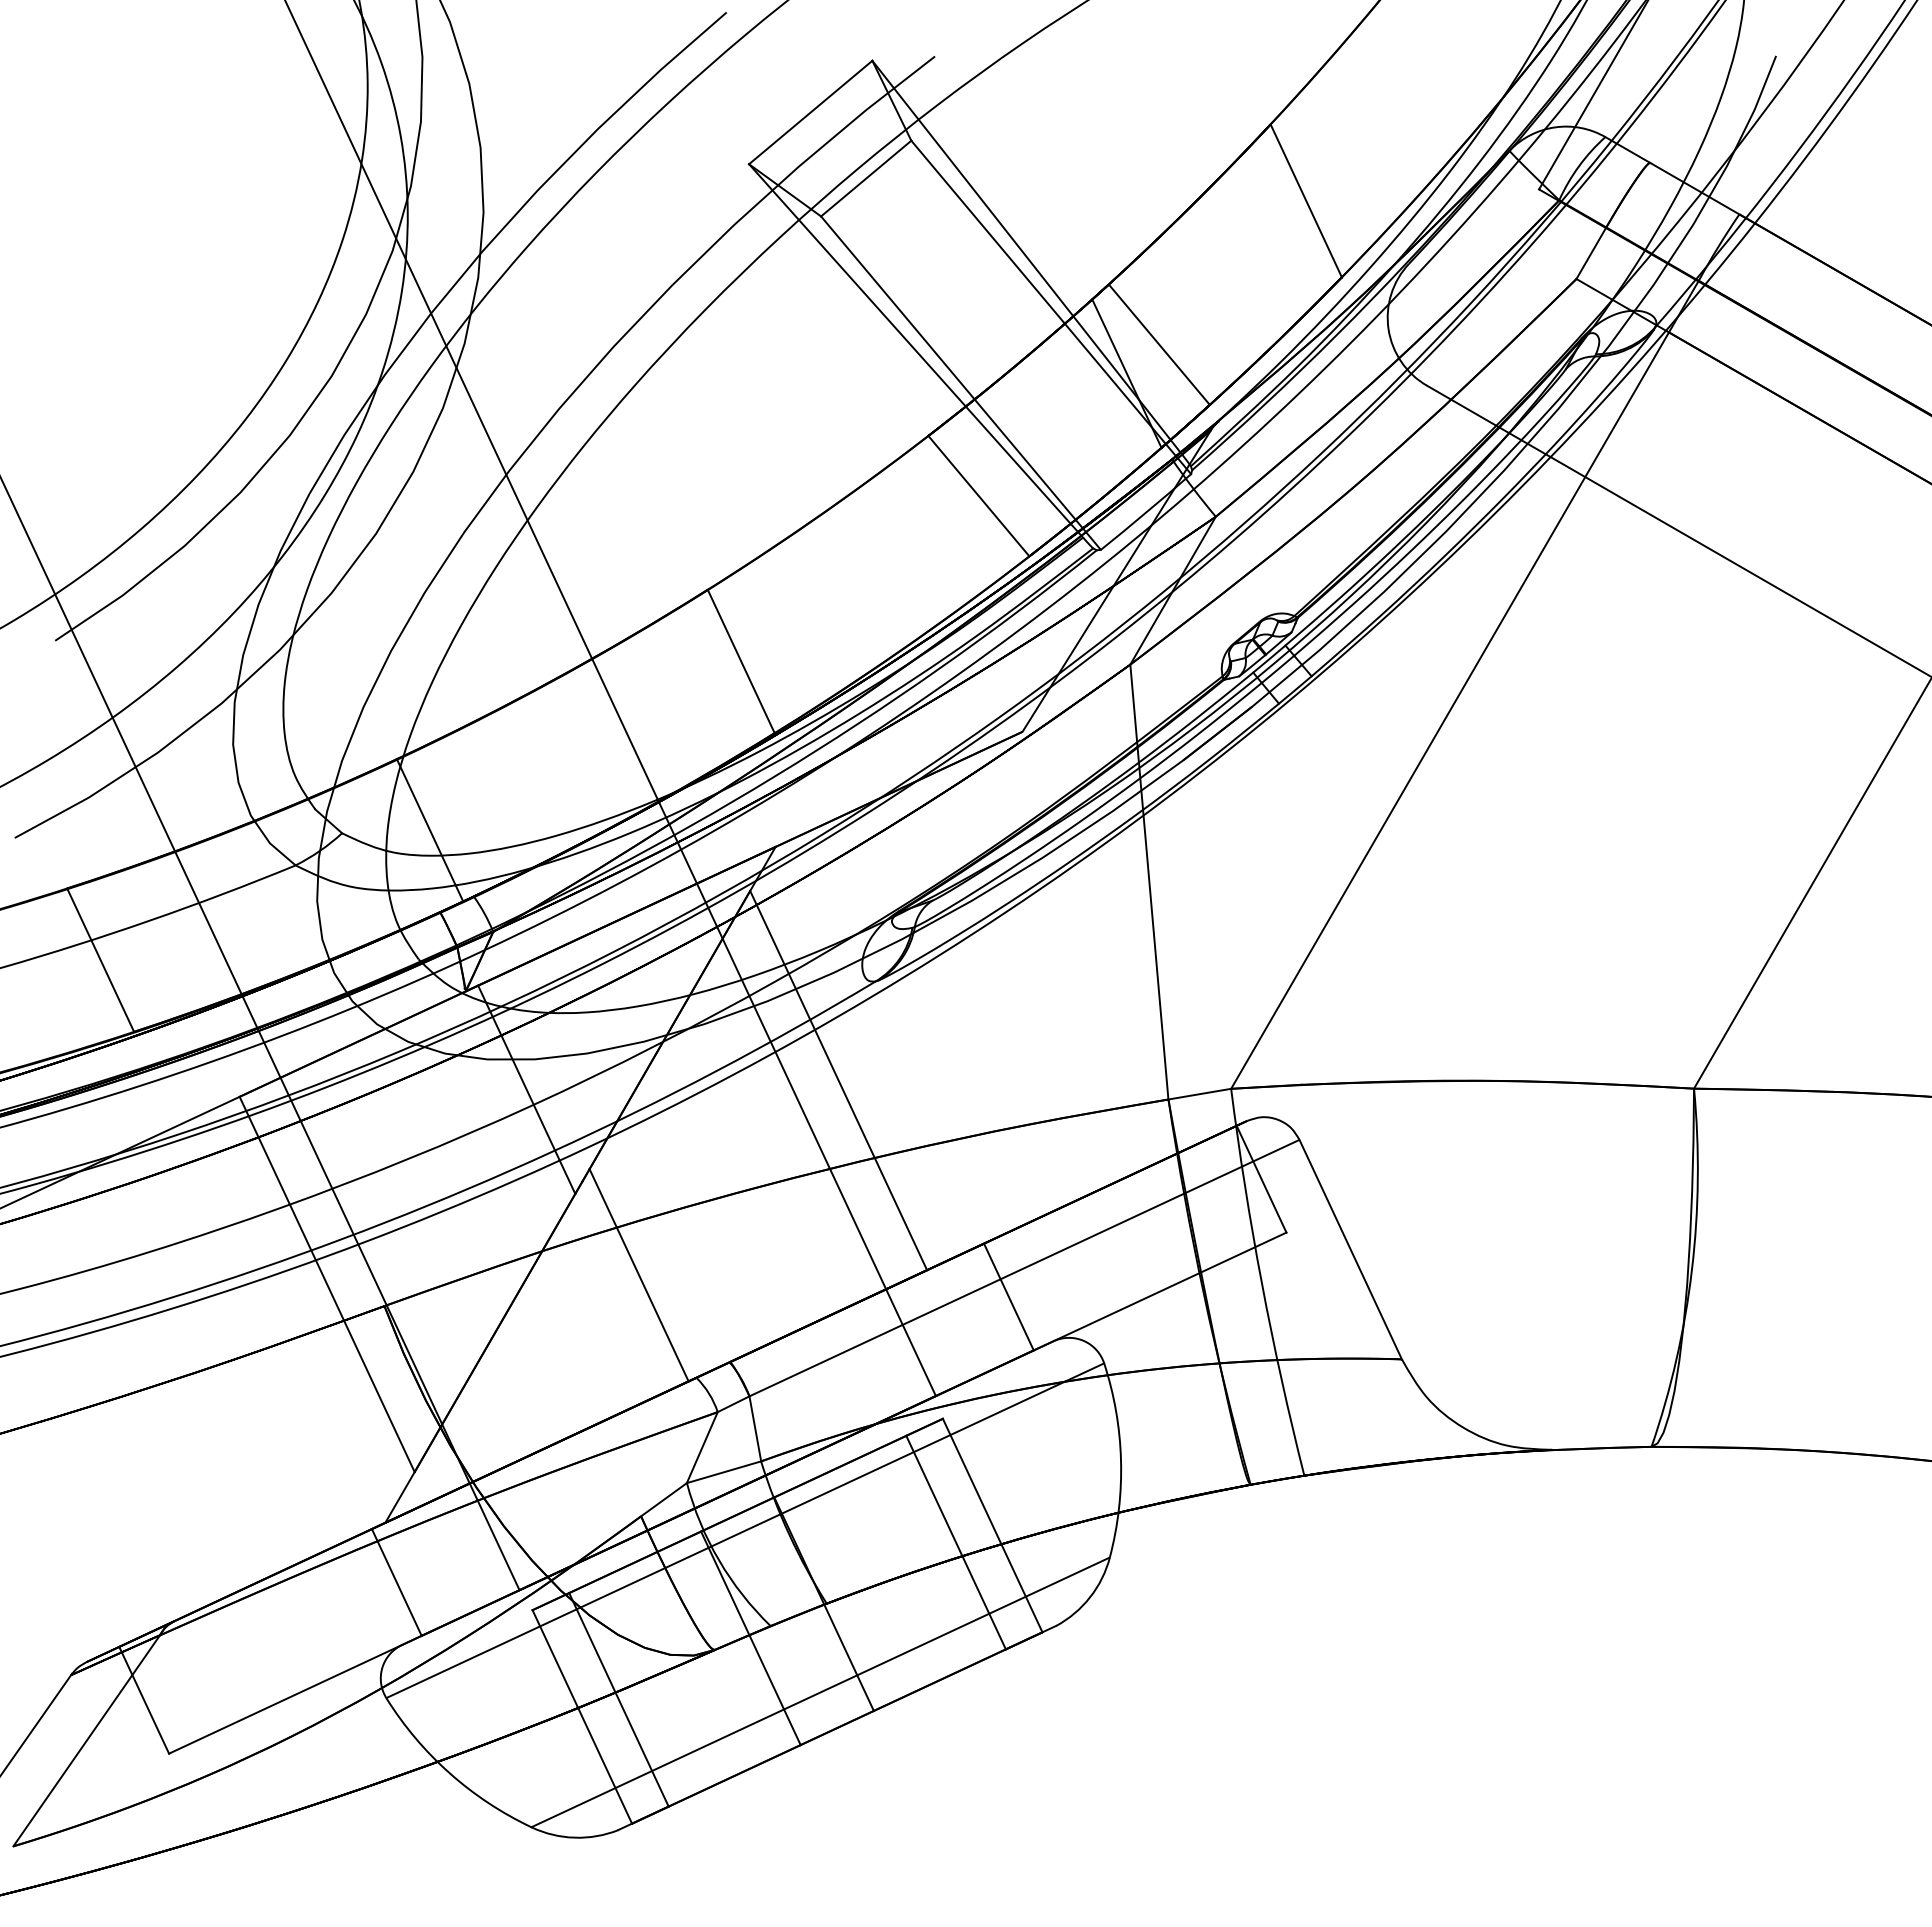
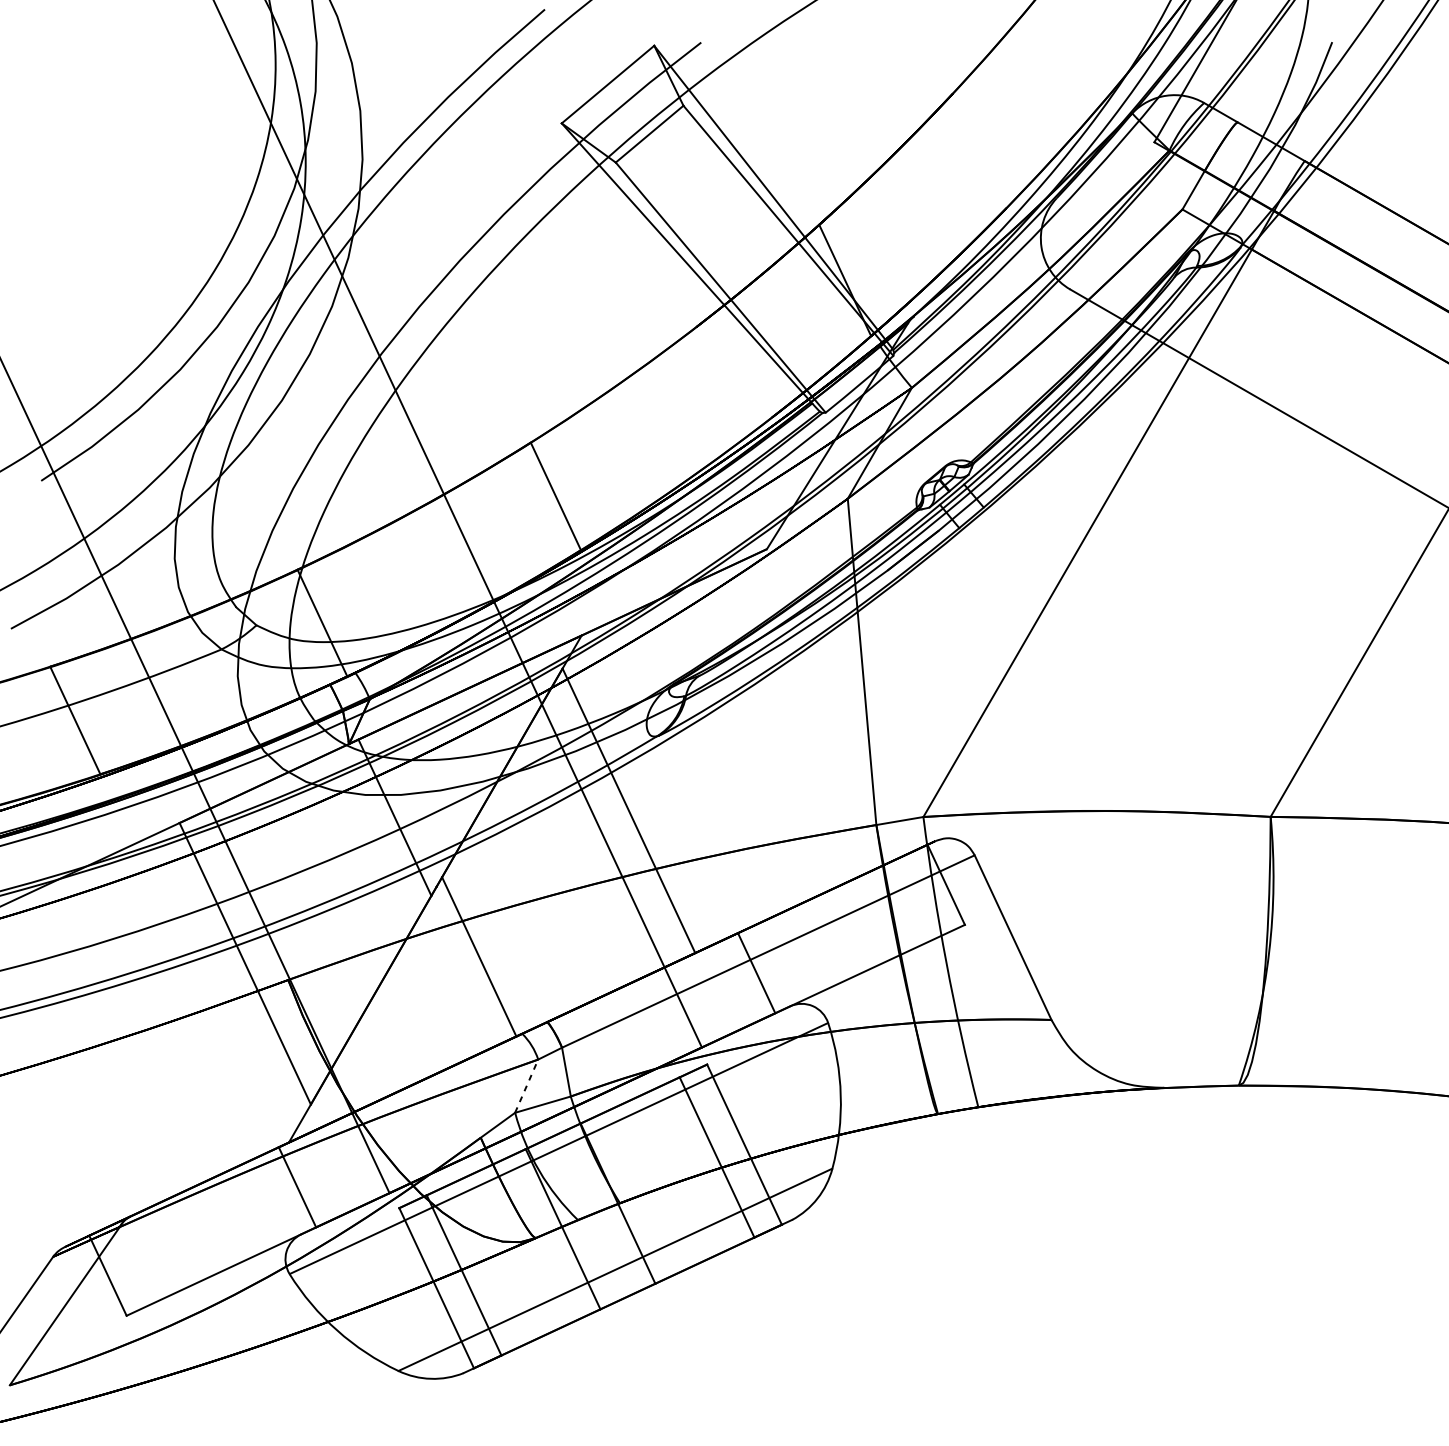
line: (1306, 200) -> (979, 150), removed
line: (1158, 344) -> (868, 258), removed
line: (978, 495) -> (733, 371), removed
line: (702, 1447) -> (526, 1086), solid -> dashed

